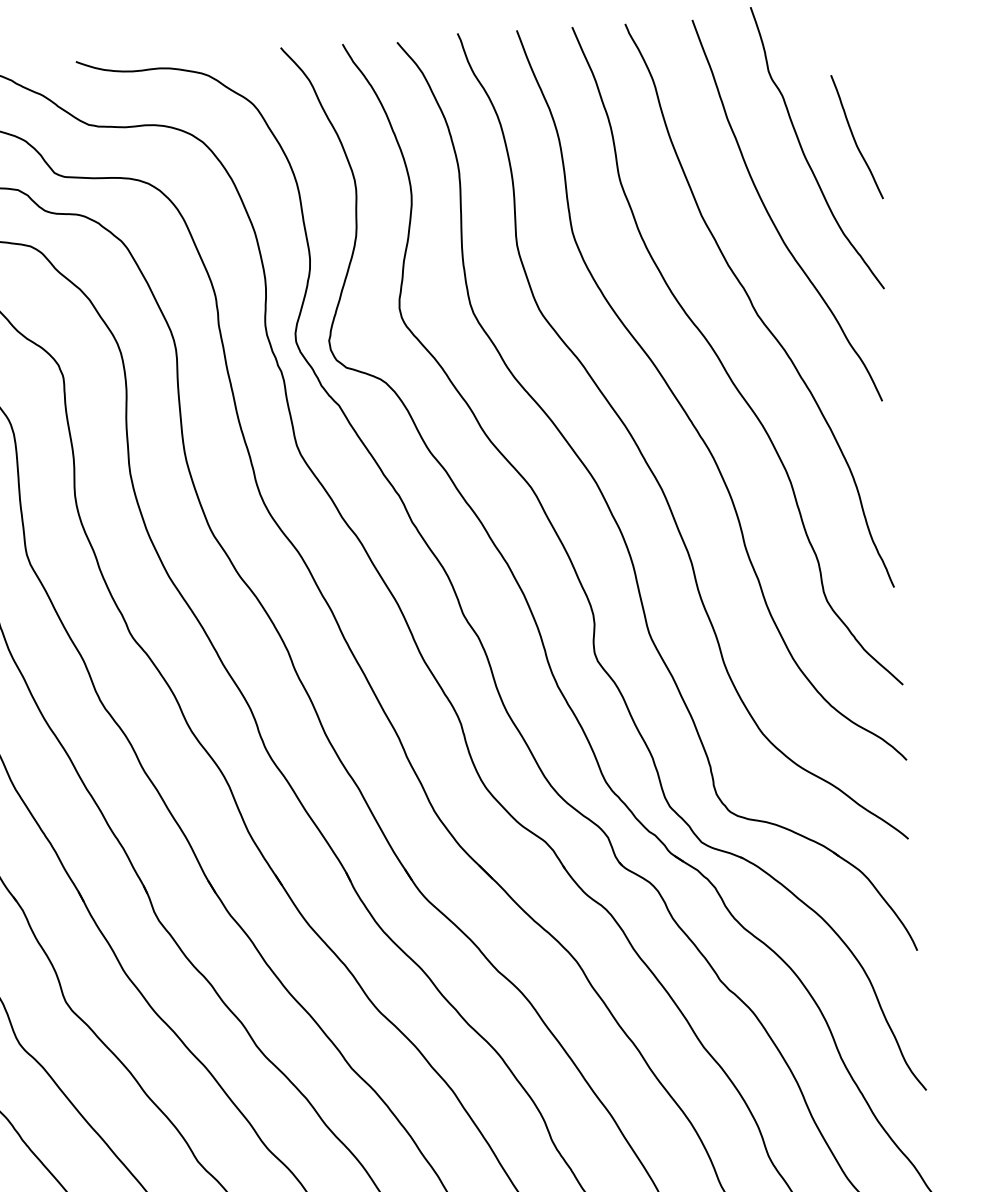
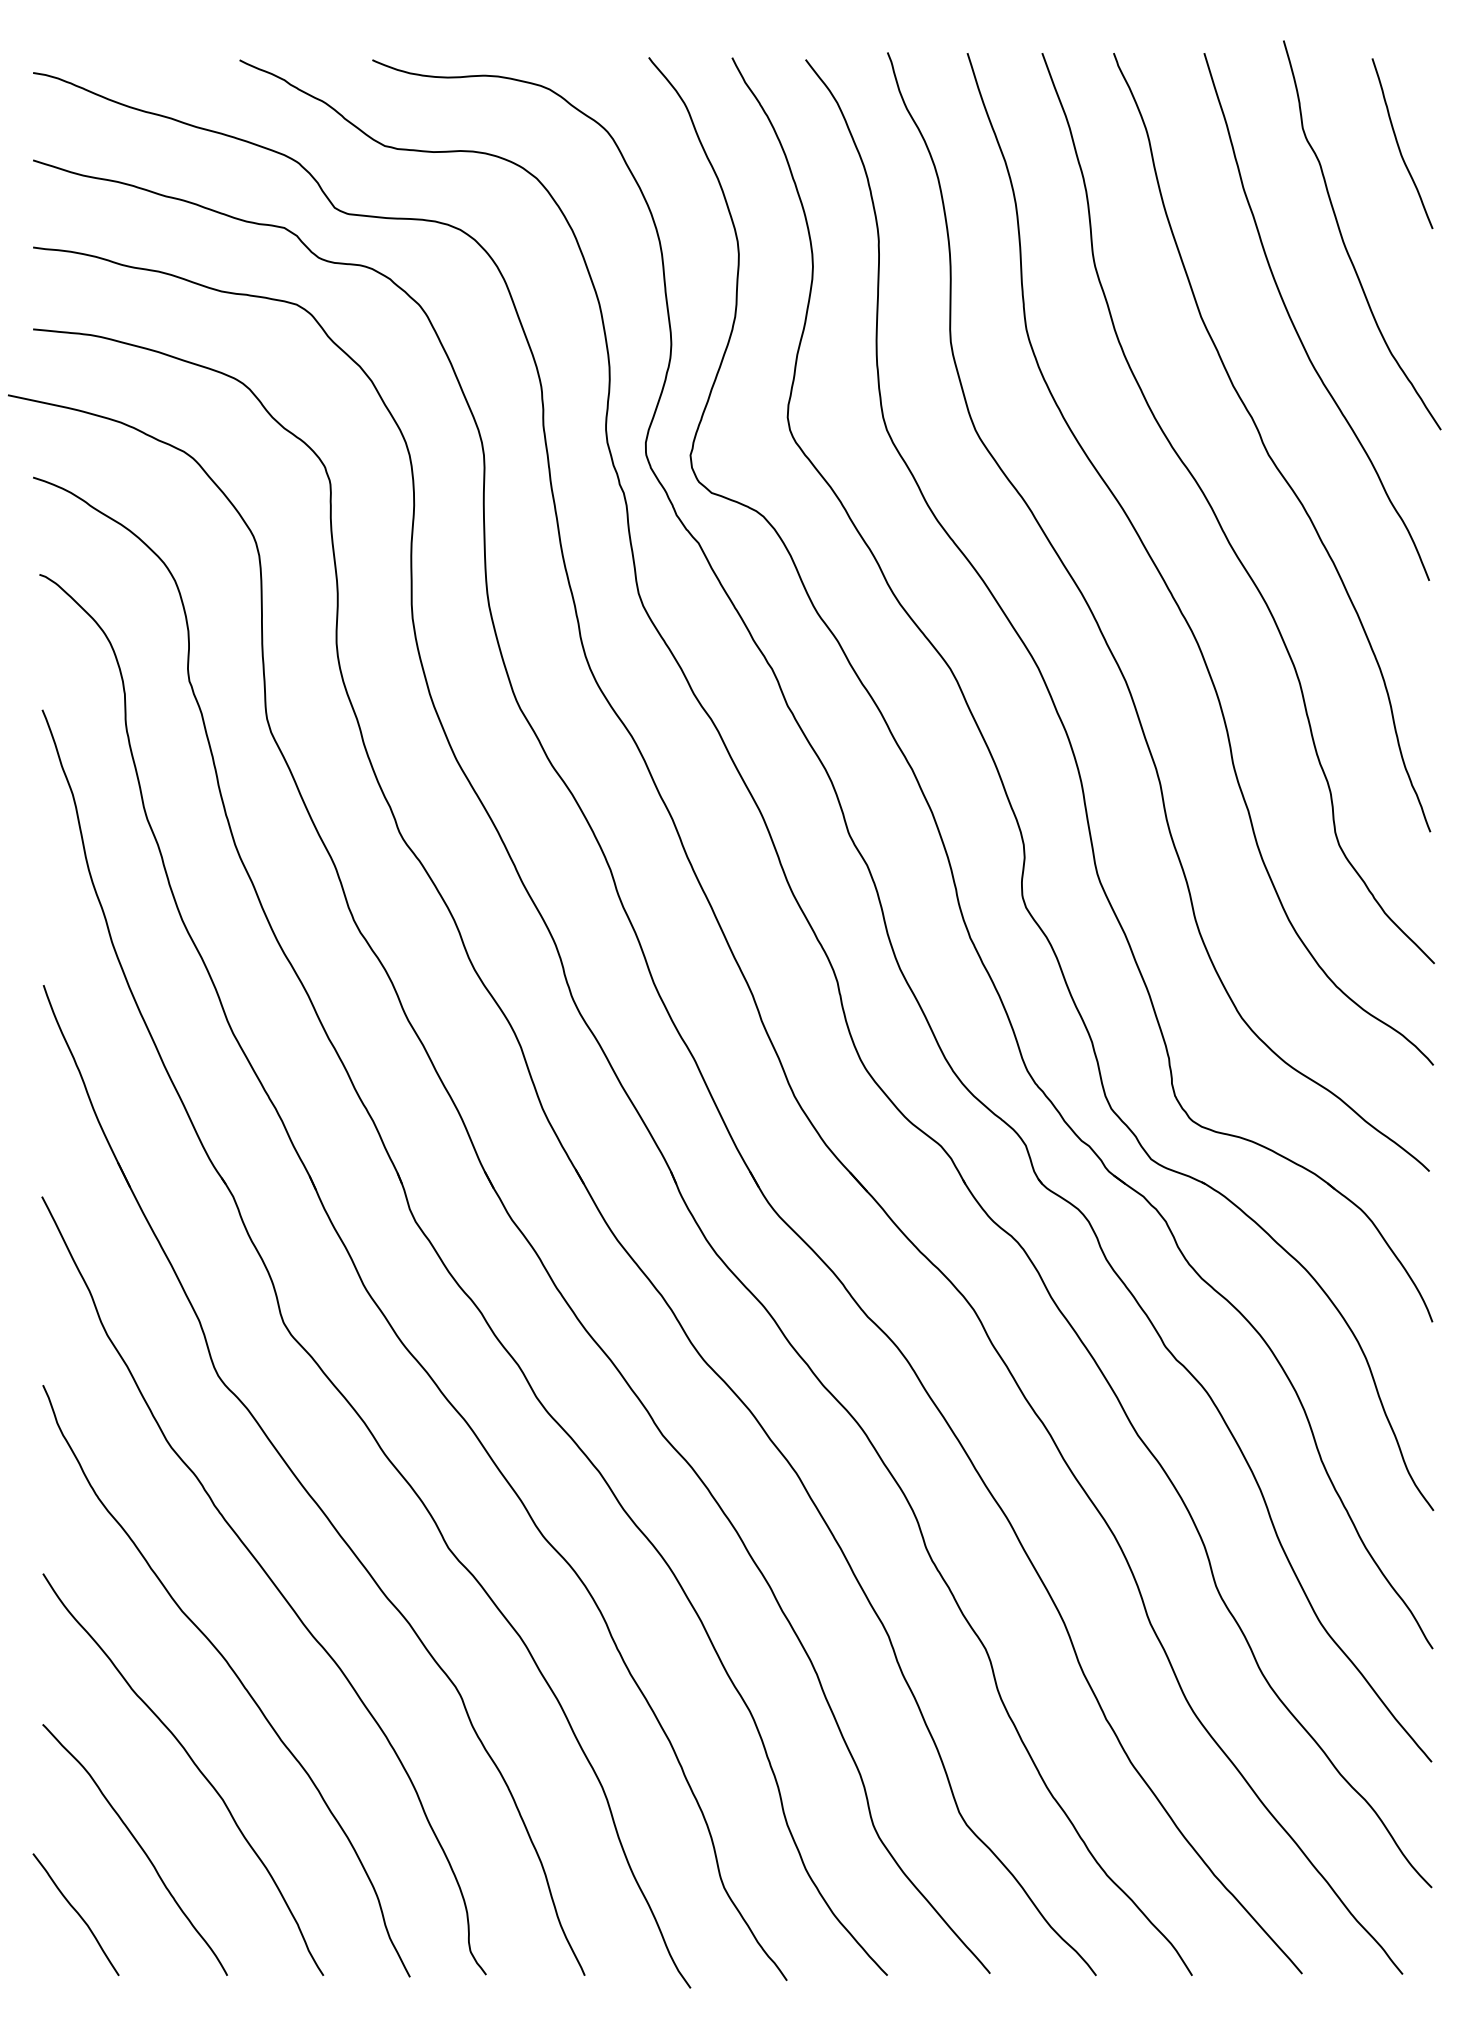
curve: (854, 138) -> (1399, 145), moved

